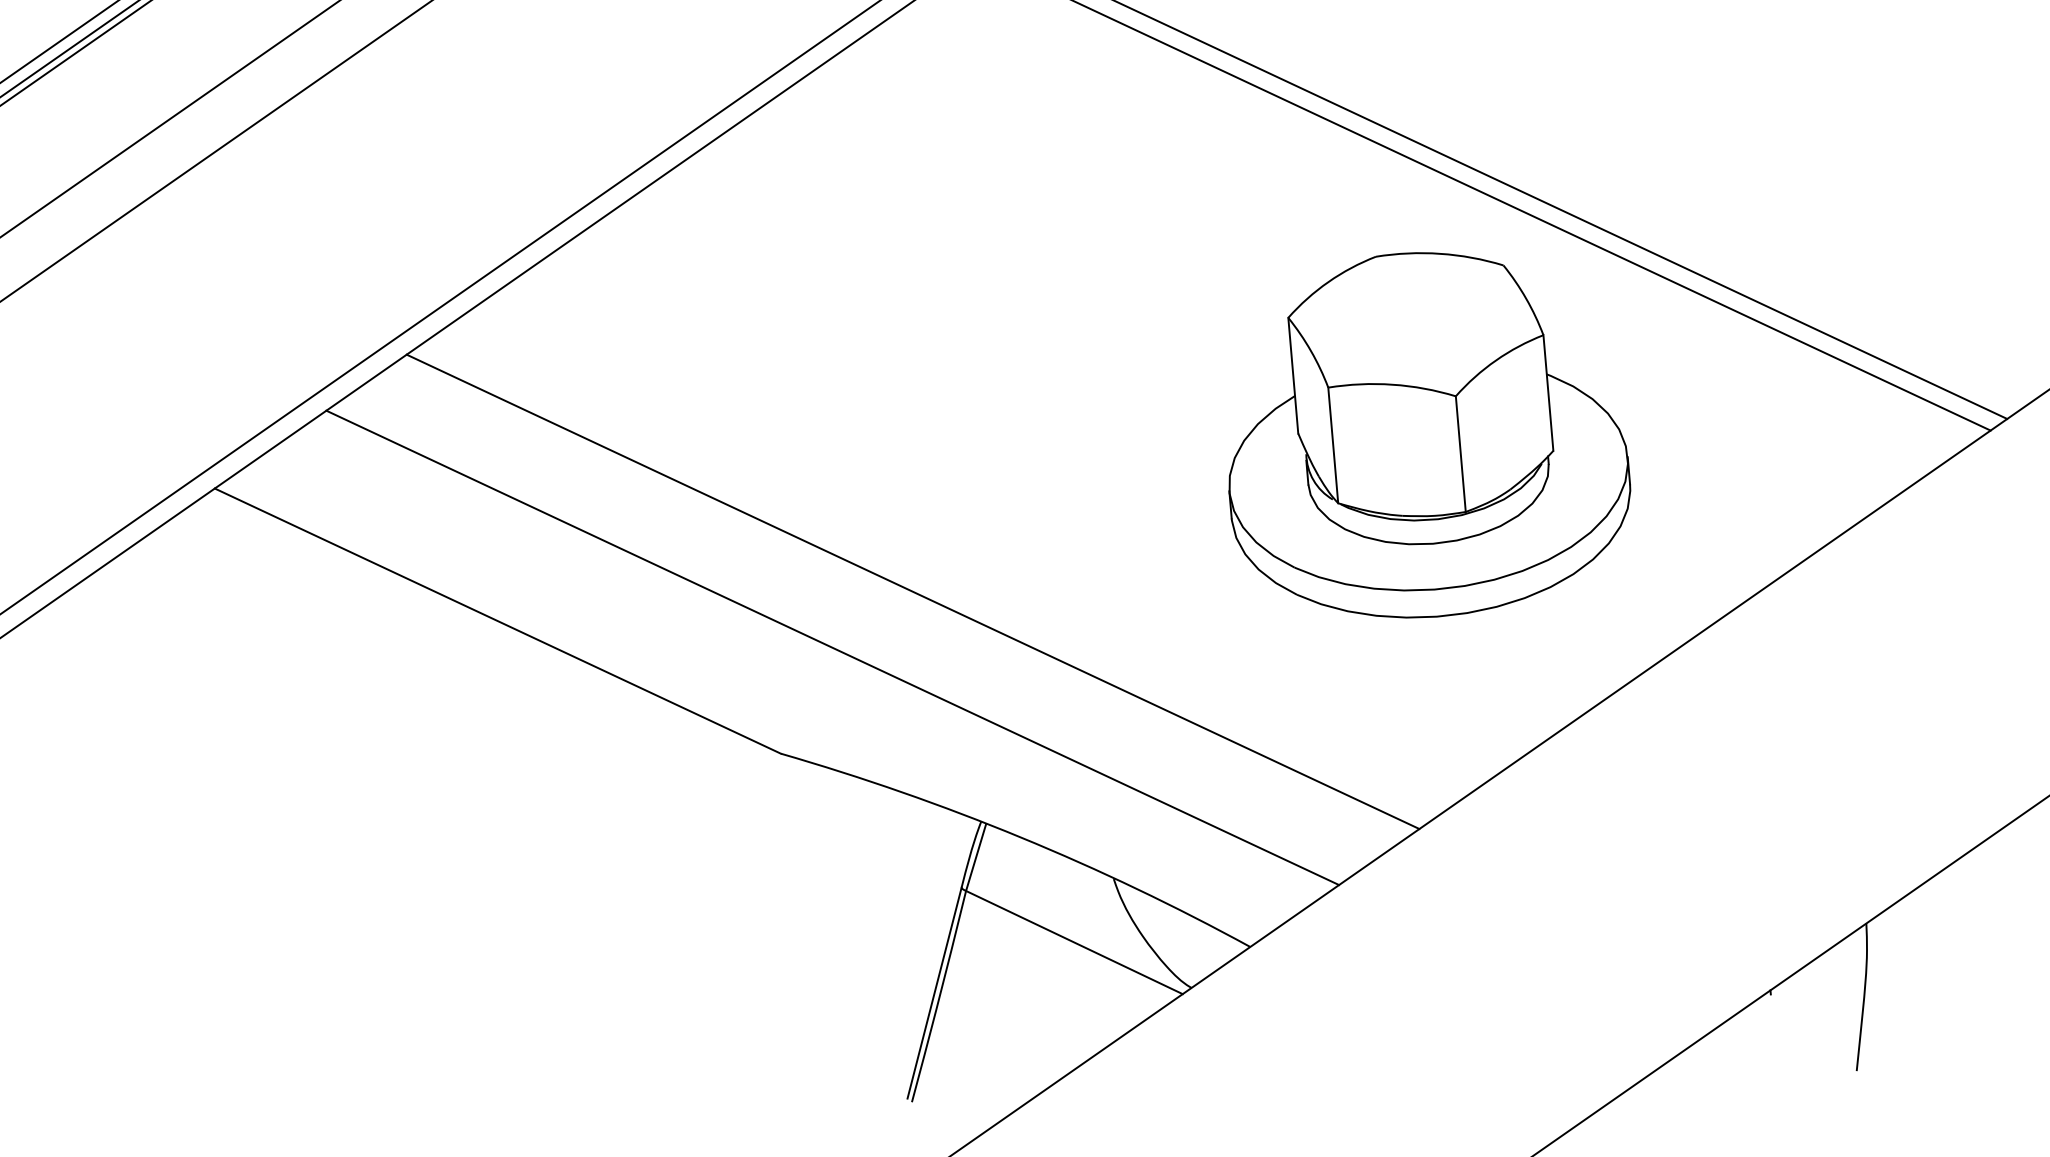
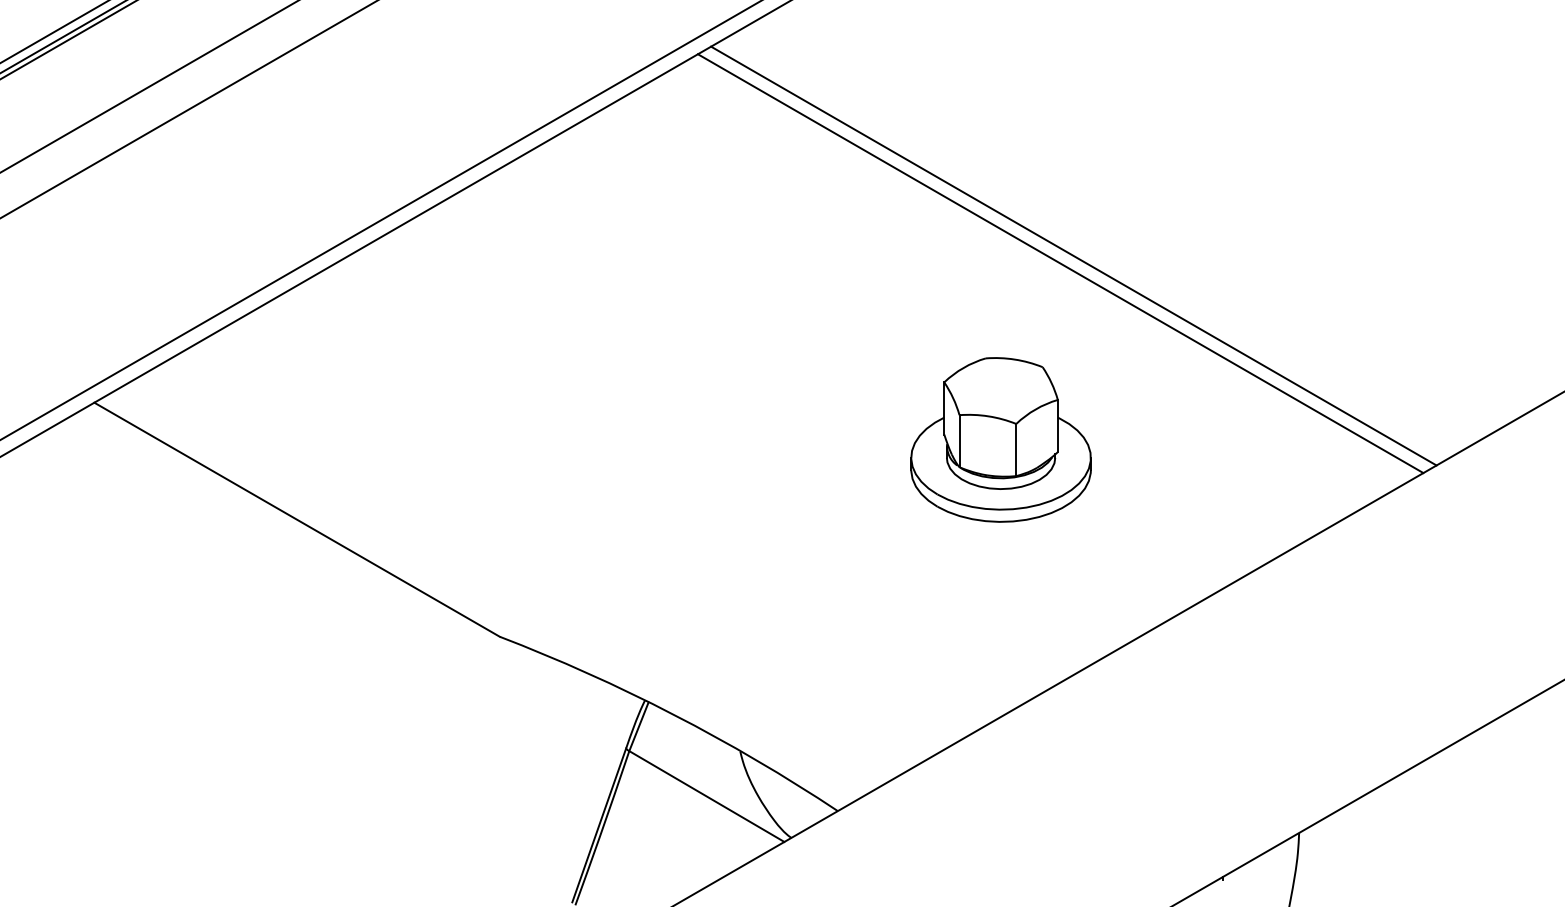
part: (1424, 434) -> (1000, 439), size x0.6
line: (912, 591) -> (608, 524), removed
line: (832, 646) -> (545, 560), removed

